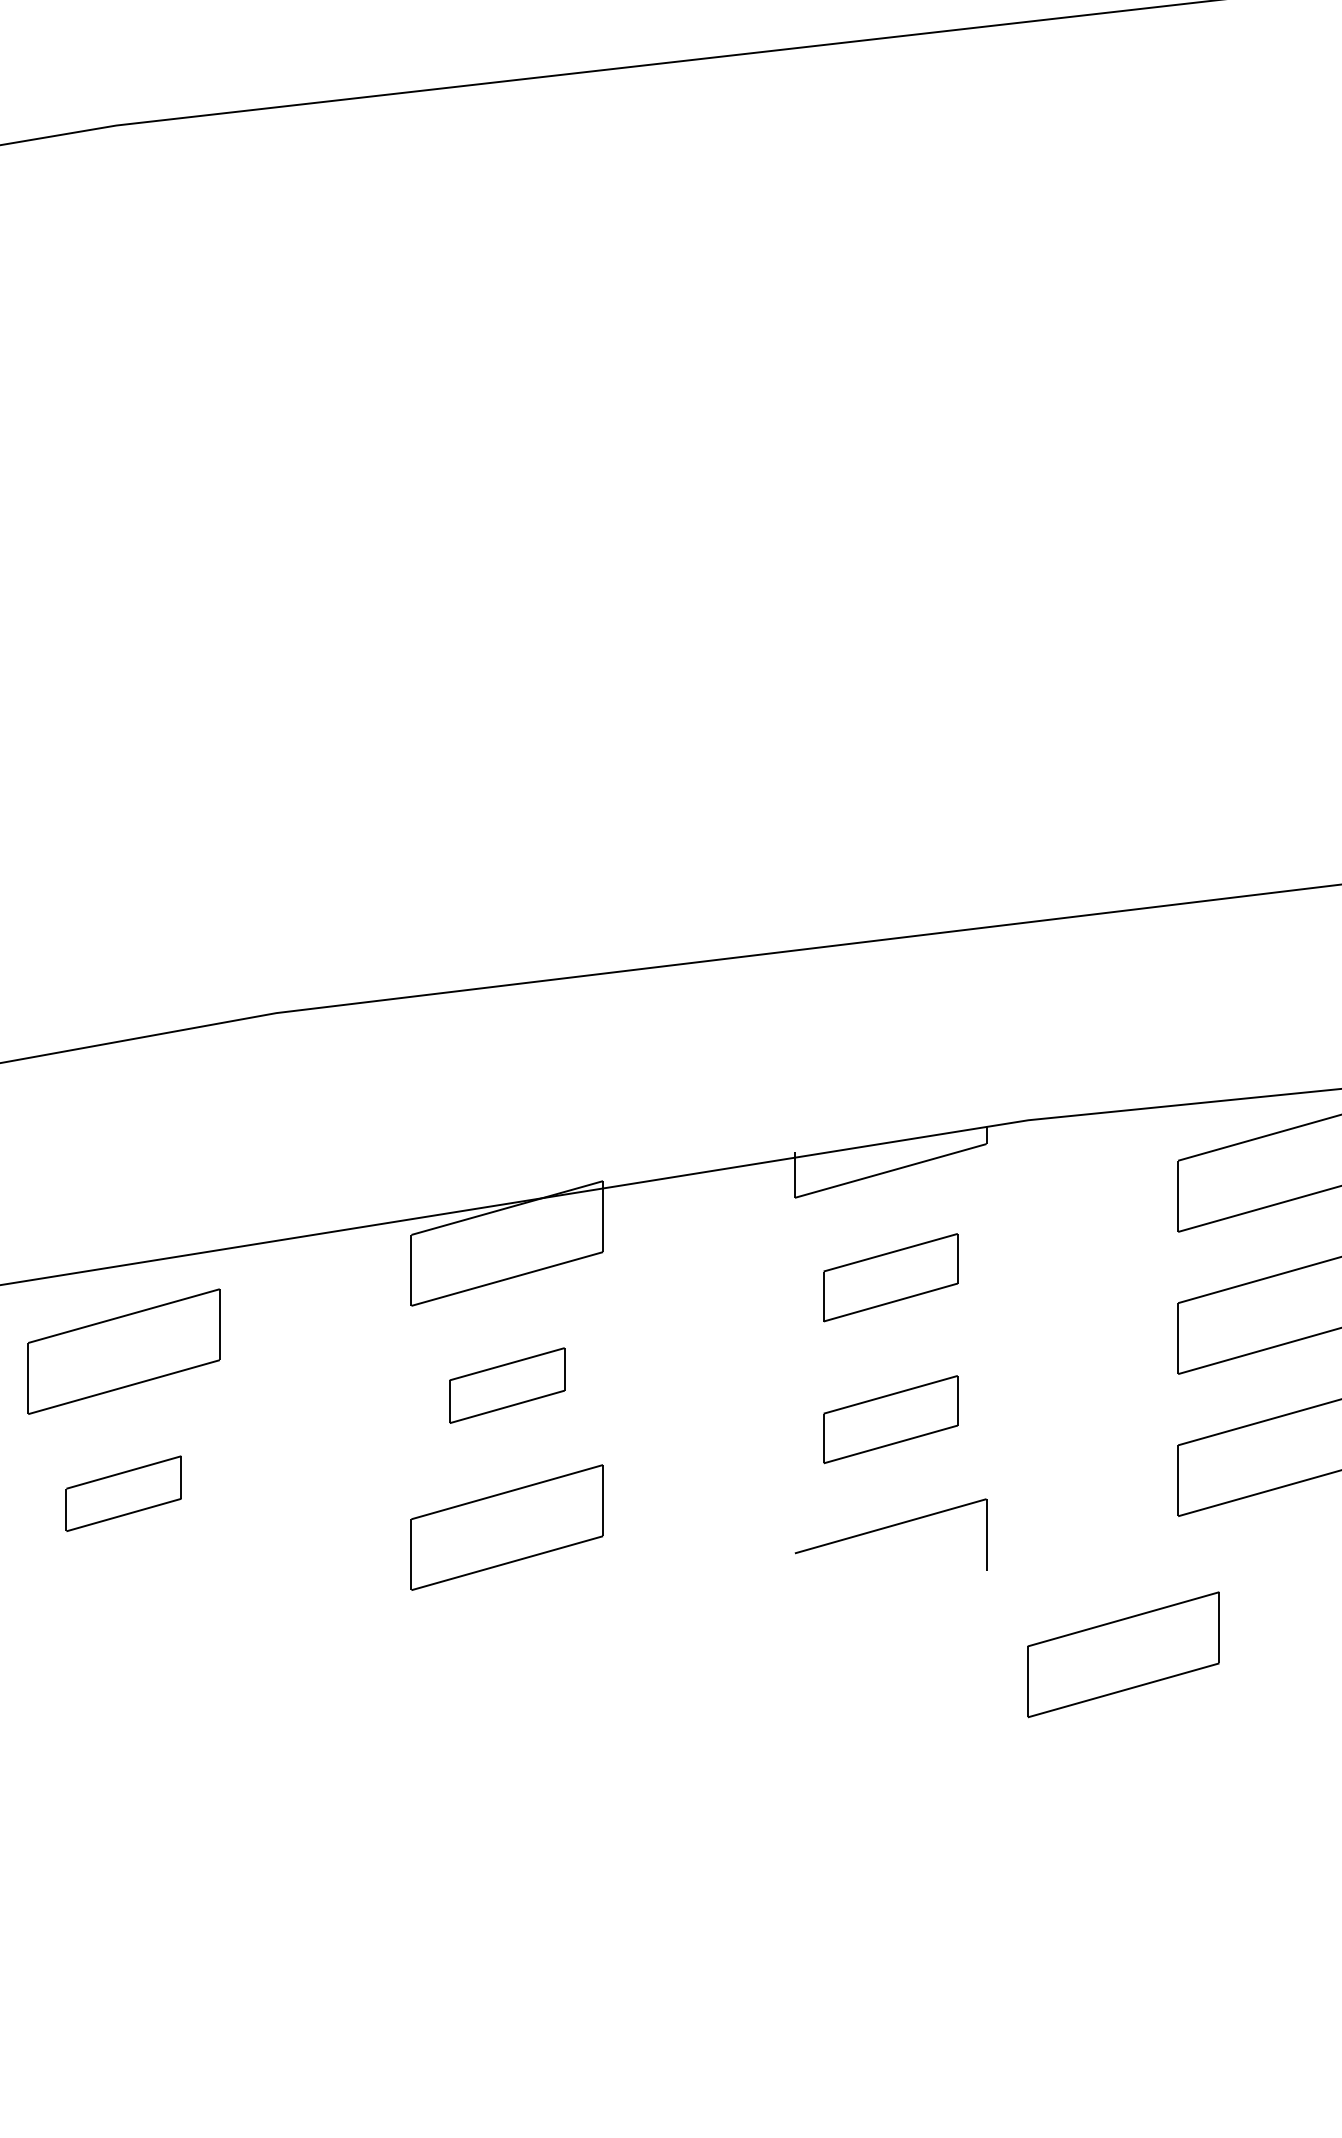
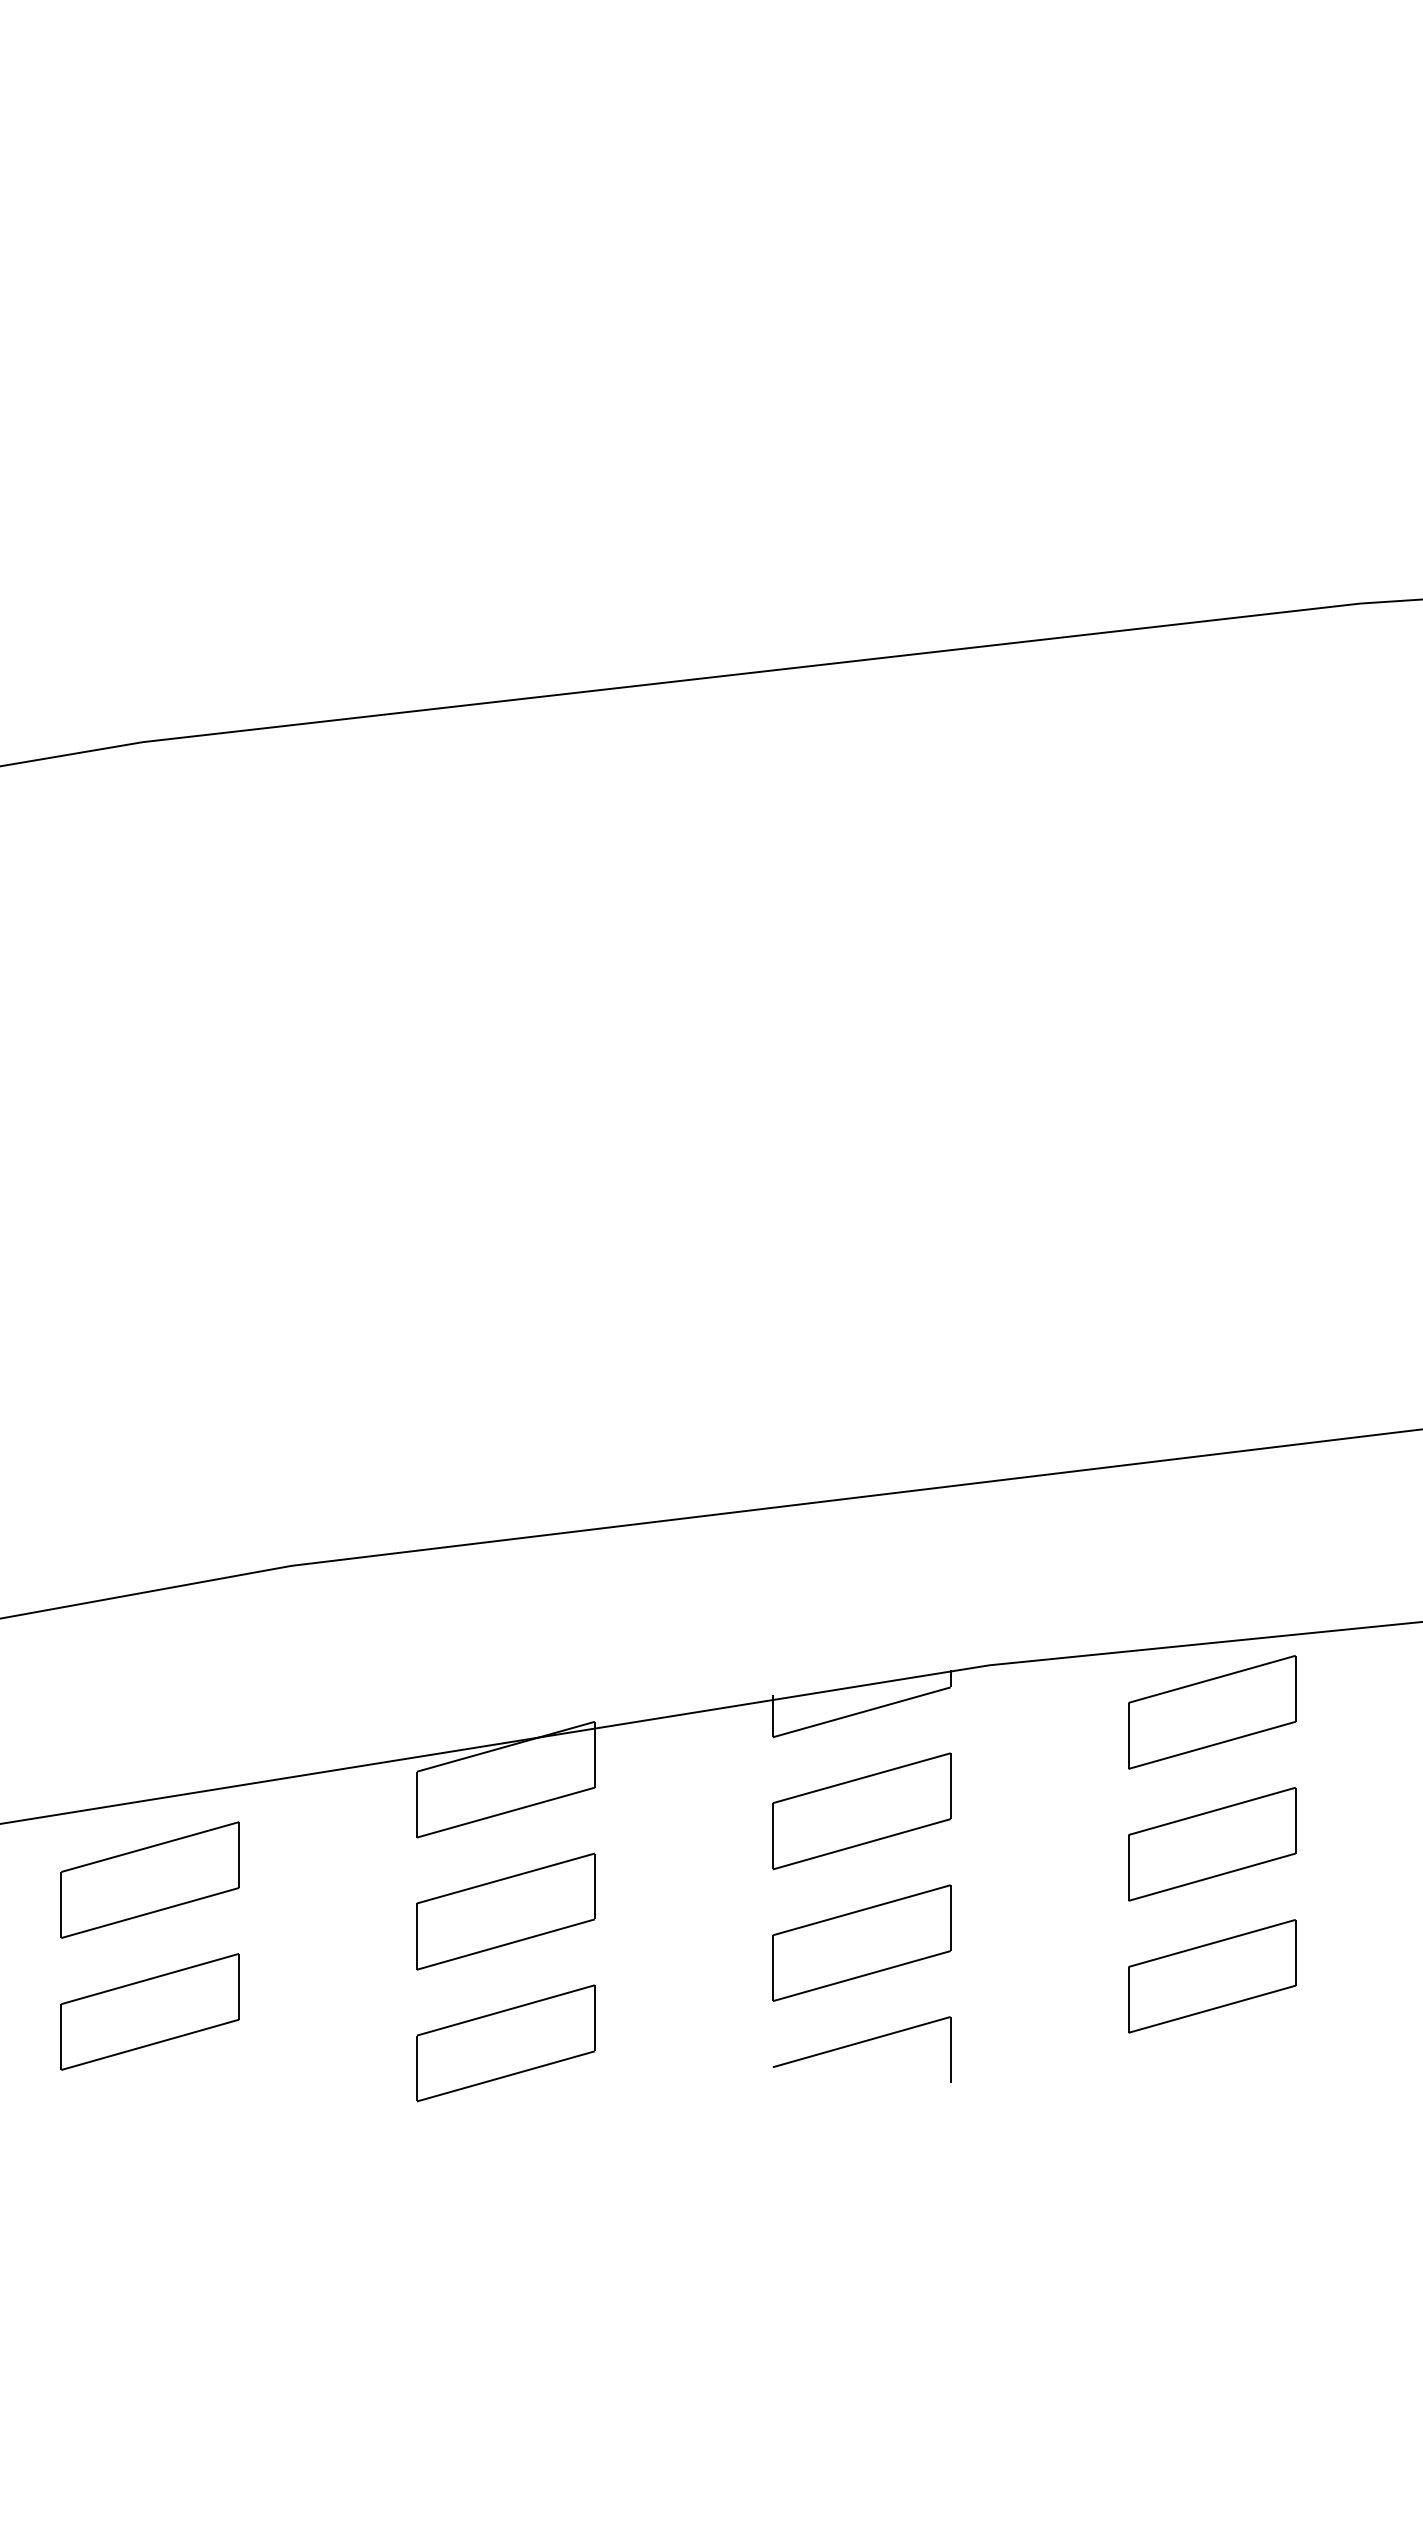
part: (890, 1277) -> (861, 1811), size x1.43
part: (506, 1385) -> (505, 1911), size x1.67
part: (890, 1418) -> (861, 1942), size x1.43
part: (123, 1493) -> (149, 2011), size x1.67
part: (1123, 1654) -> (1077, 2161), removed

